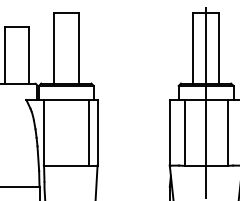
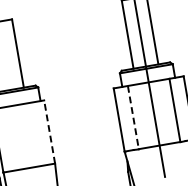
line: (88, 132) -> (40, 133), removed
line: (97, 132) -> (49, 131), solid -> dashed
line: (184, 132) -> (133, 117), solid -> dashed

